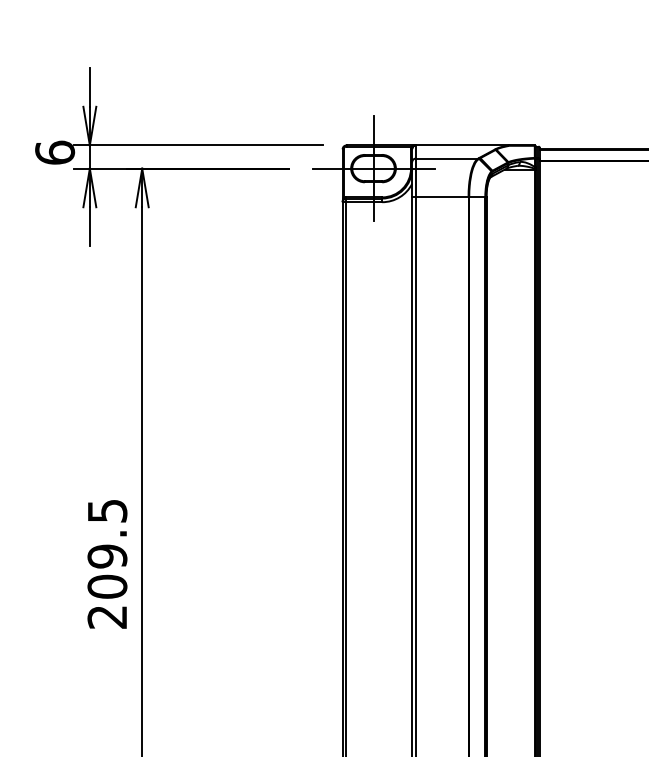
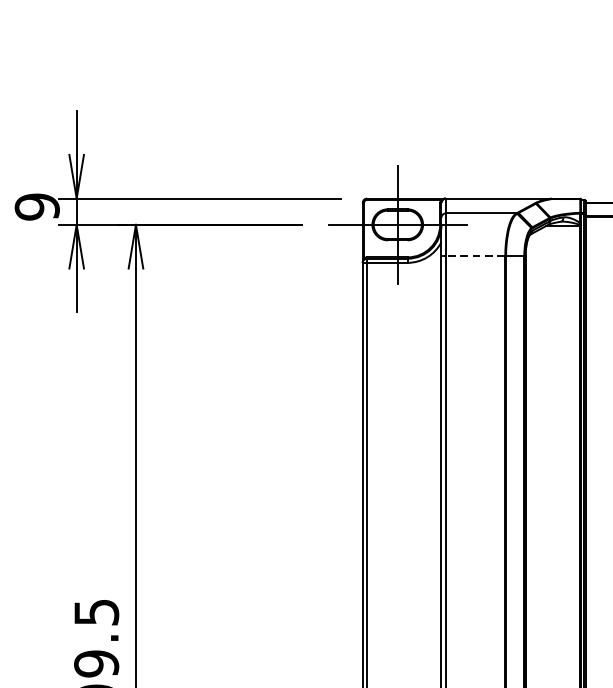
text: (55, 152) -> (37, 206), 6 -> 9
line: (441, 196) -> (474, 256), solid -> dashed

